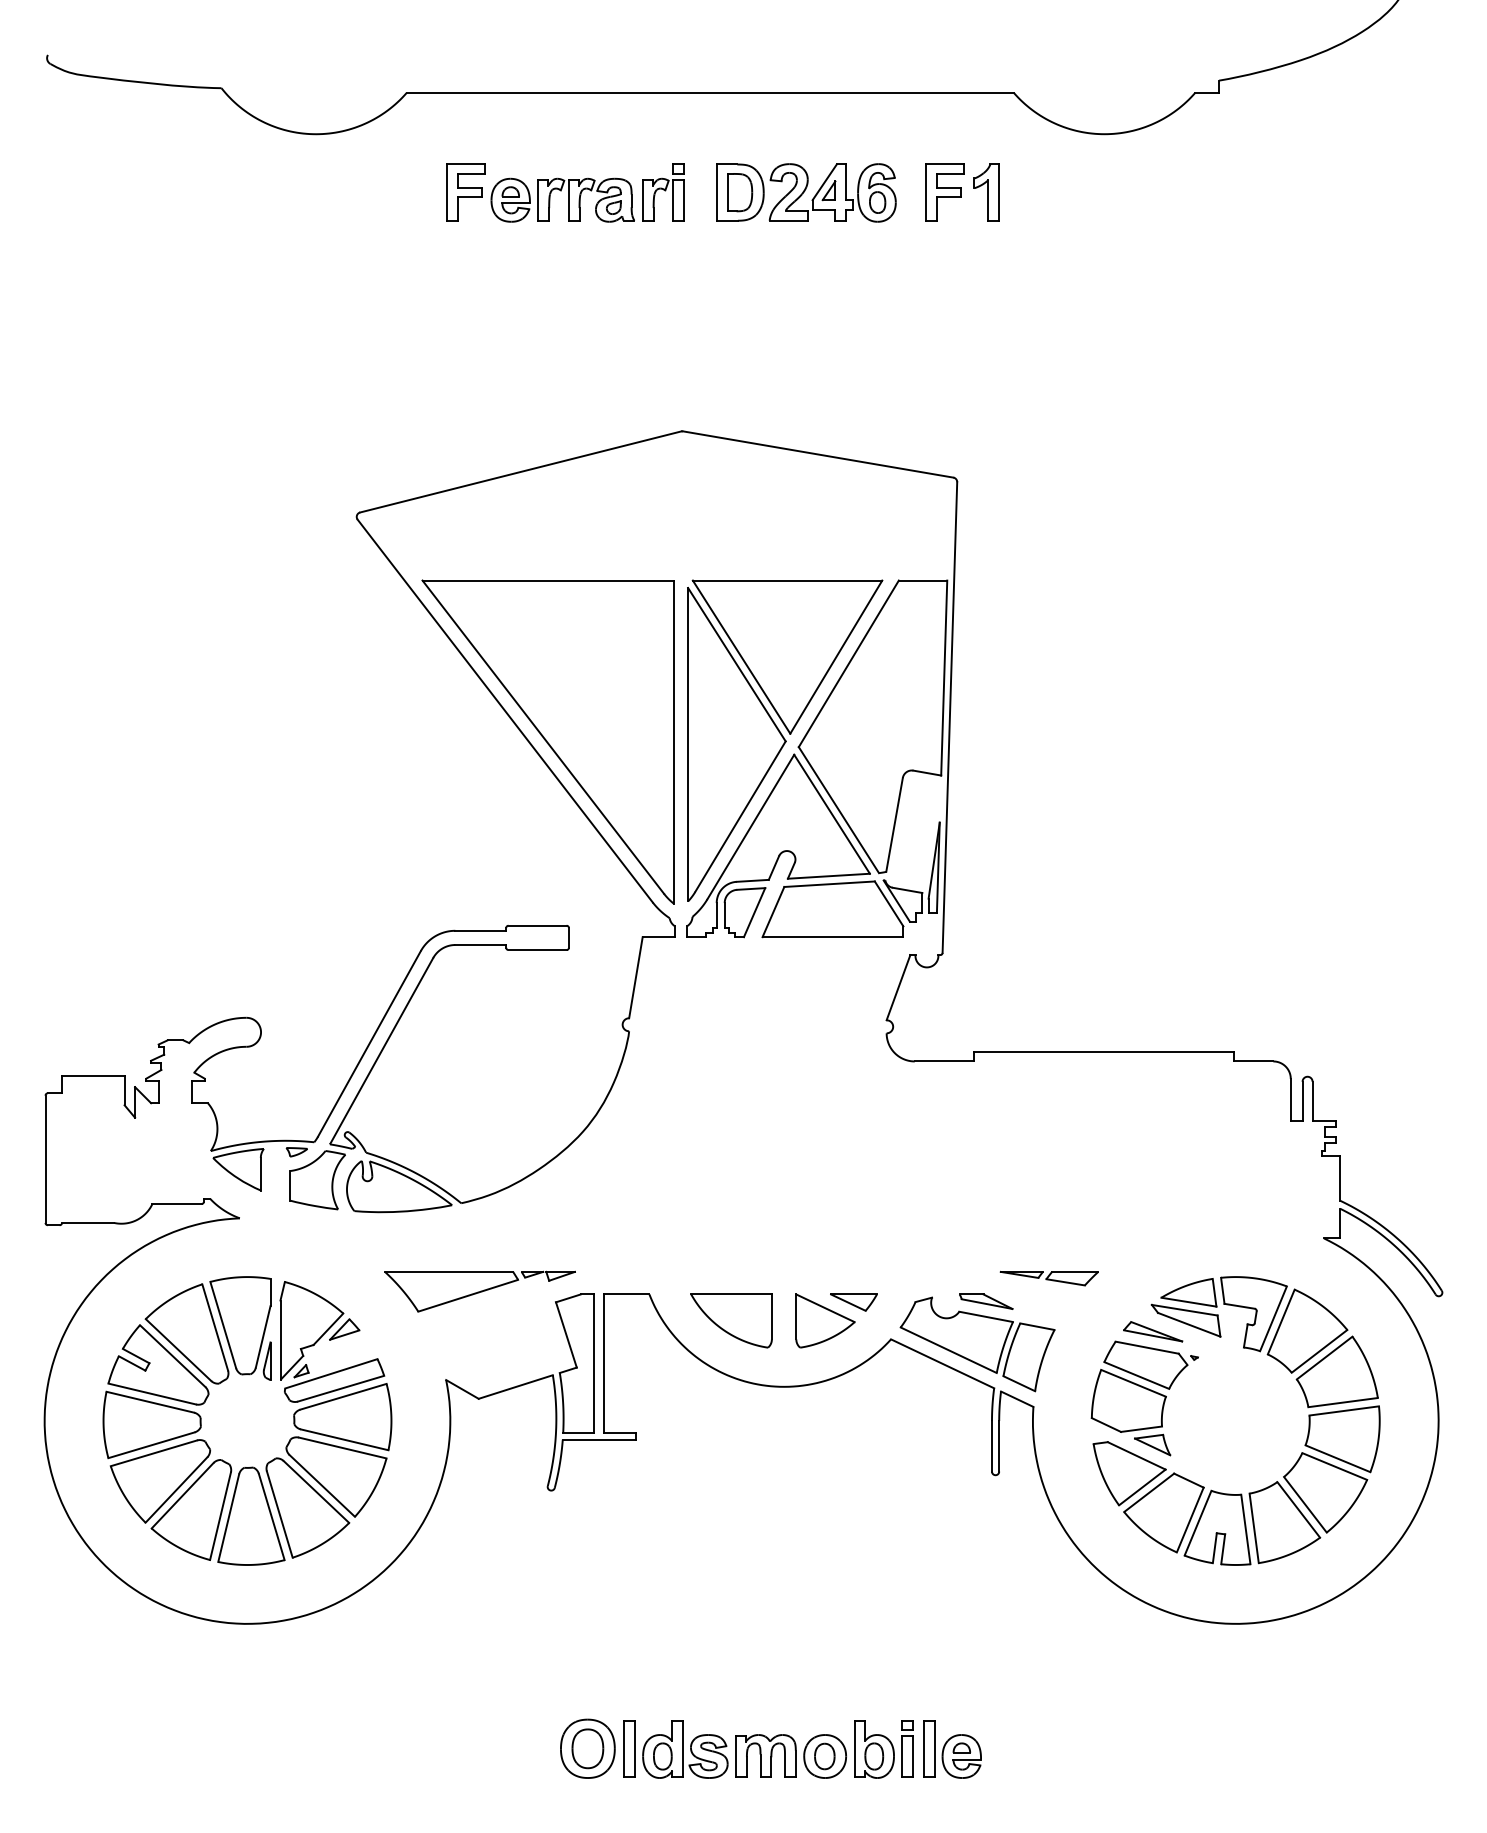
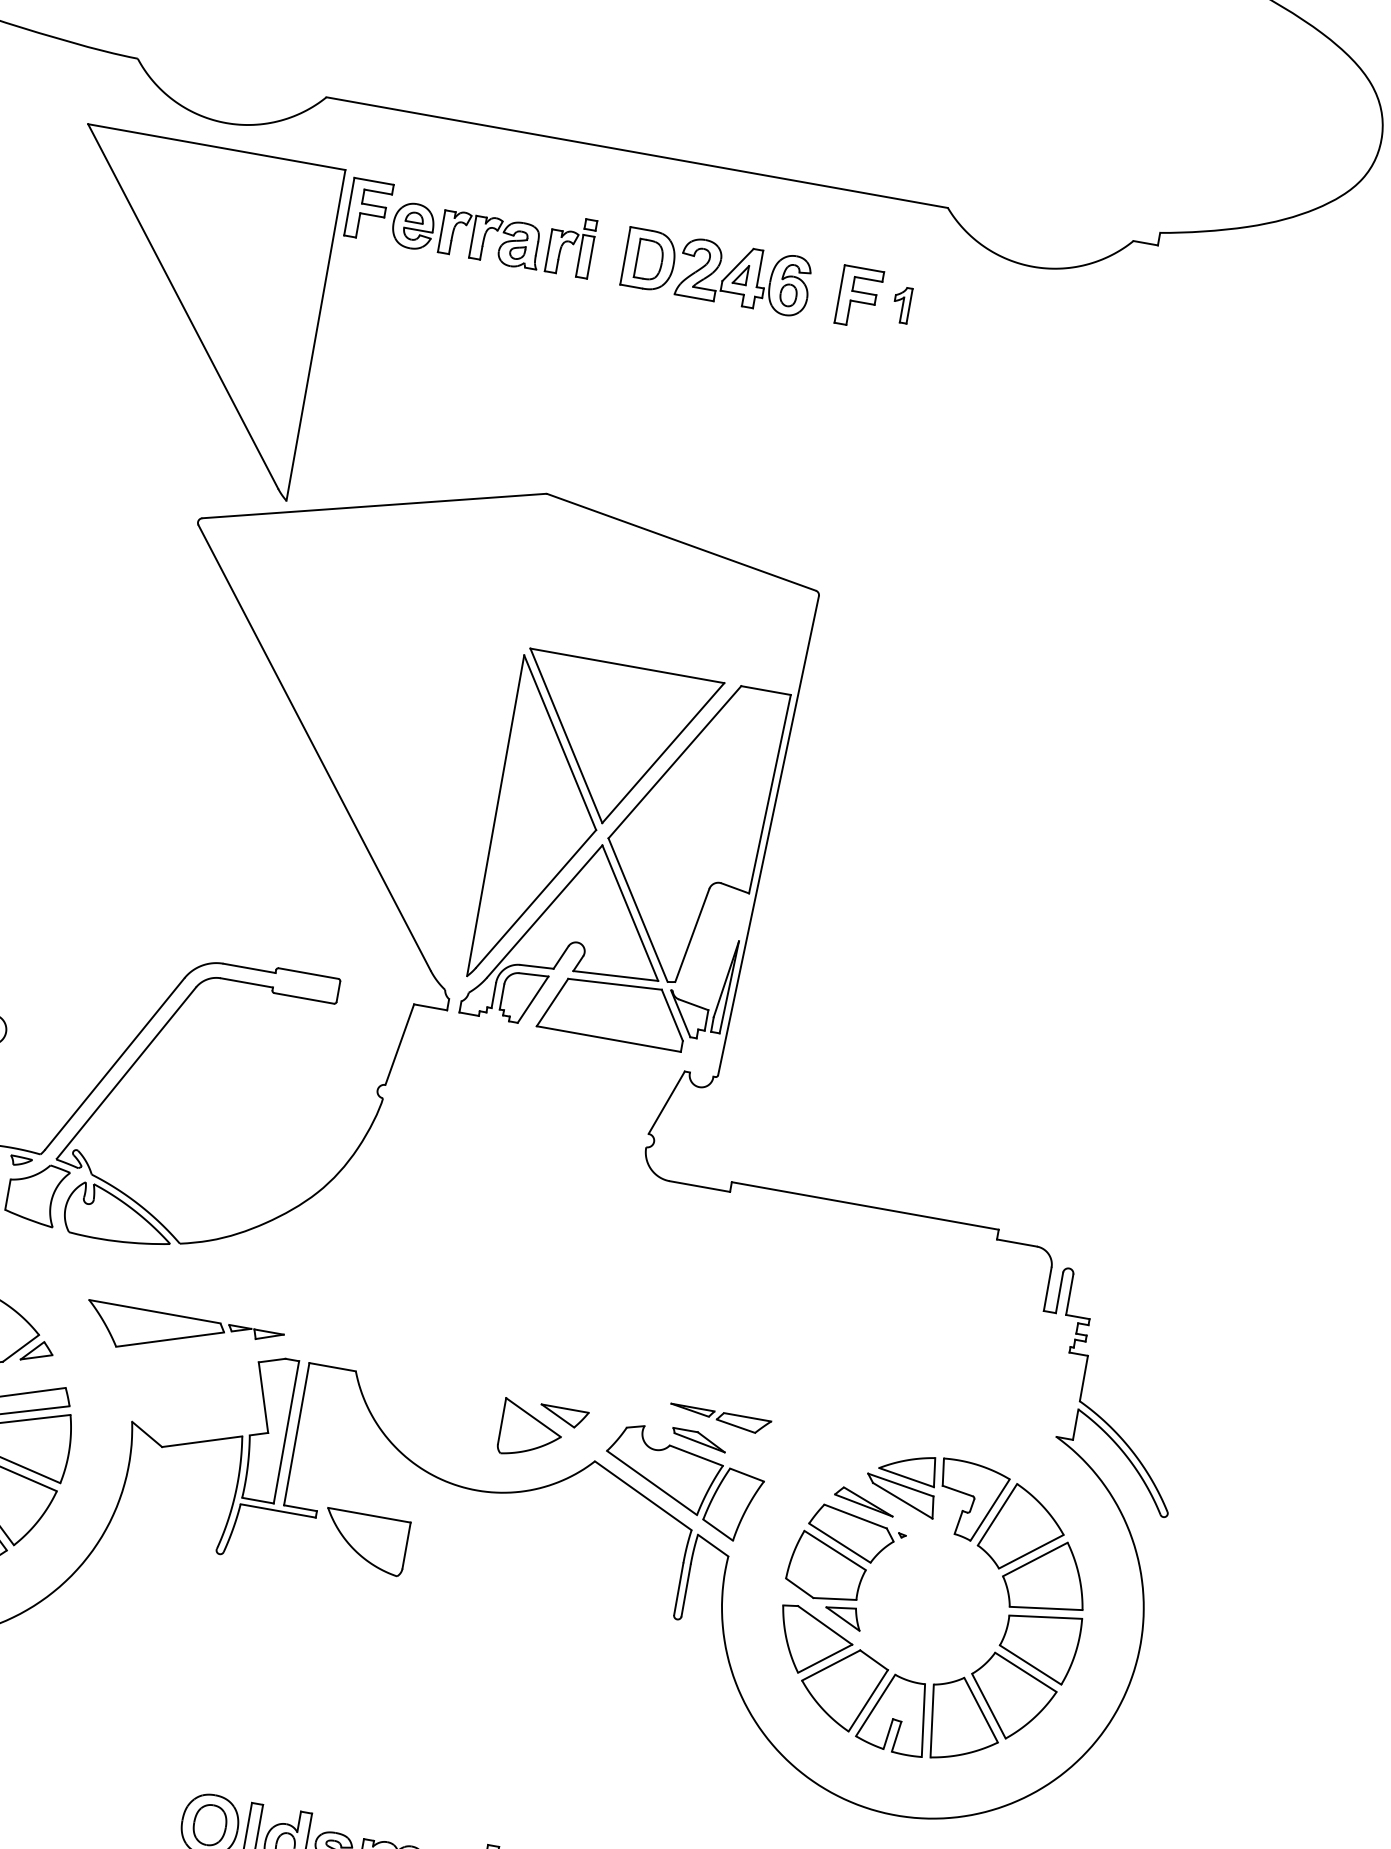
part: (986, 192) -> (901, 304), size x0.6
part: (547, 741) -> (186, 311), moved
part: (1048, 1278) -> (719, 1419), moved
part: (731, 1320) -> (364, 1541), moved

